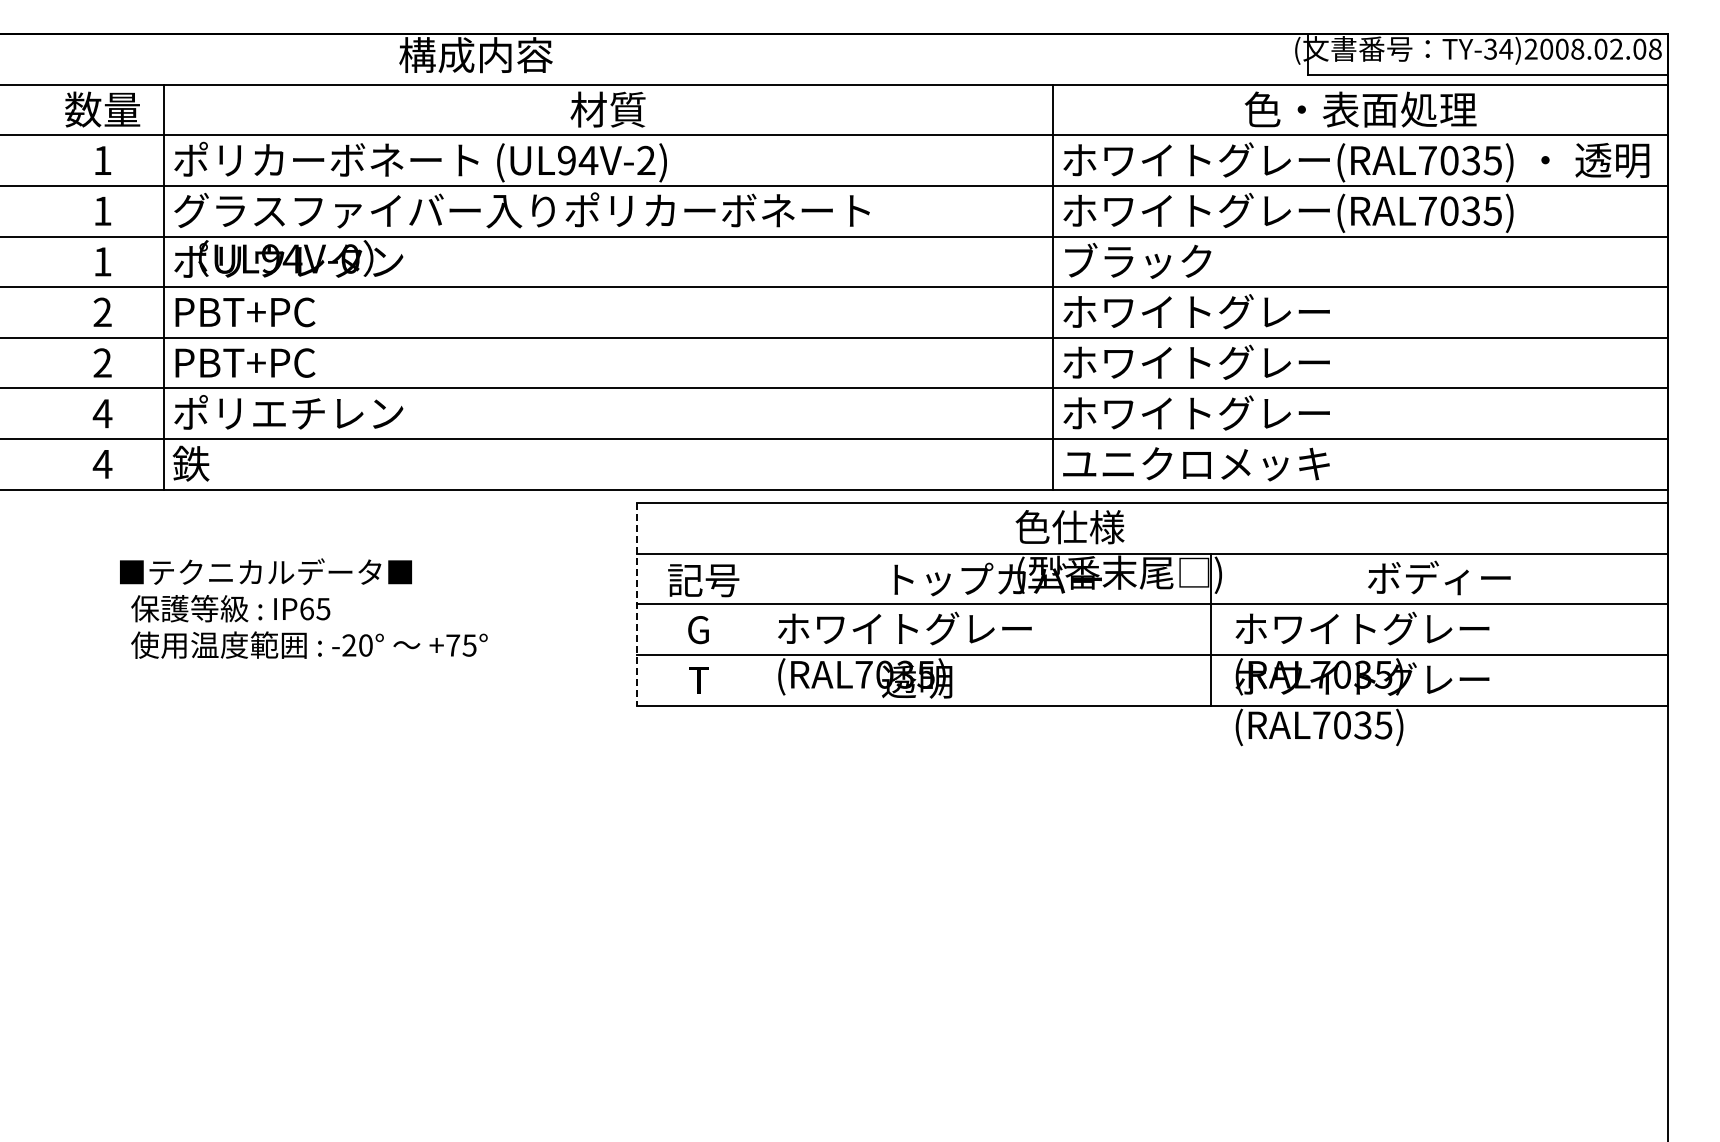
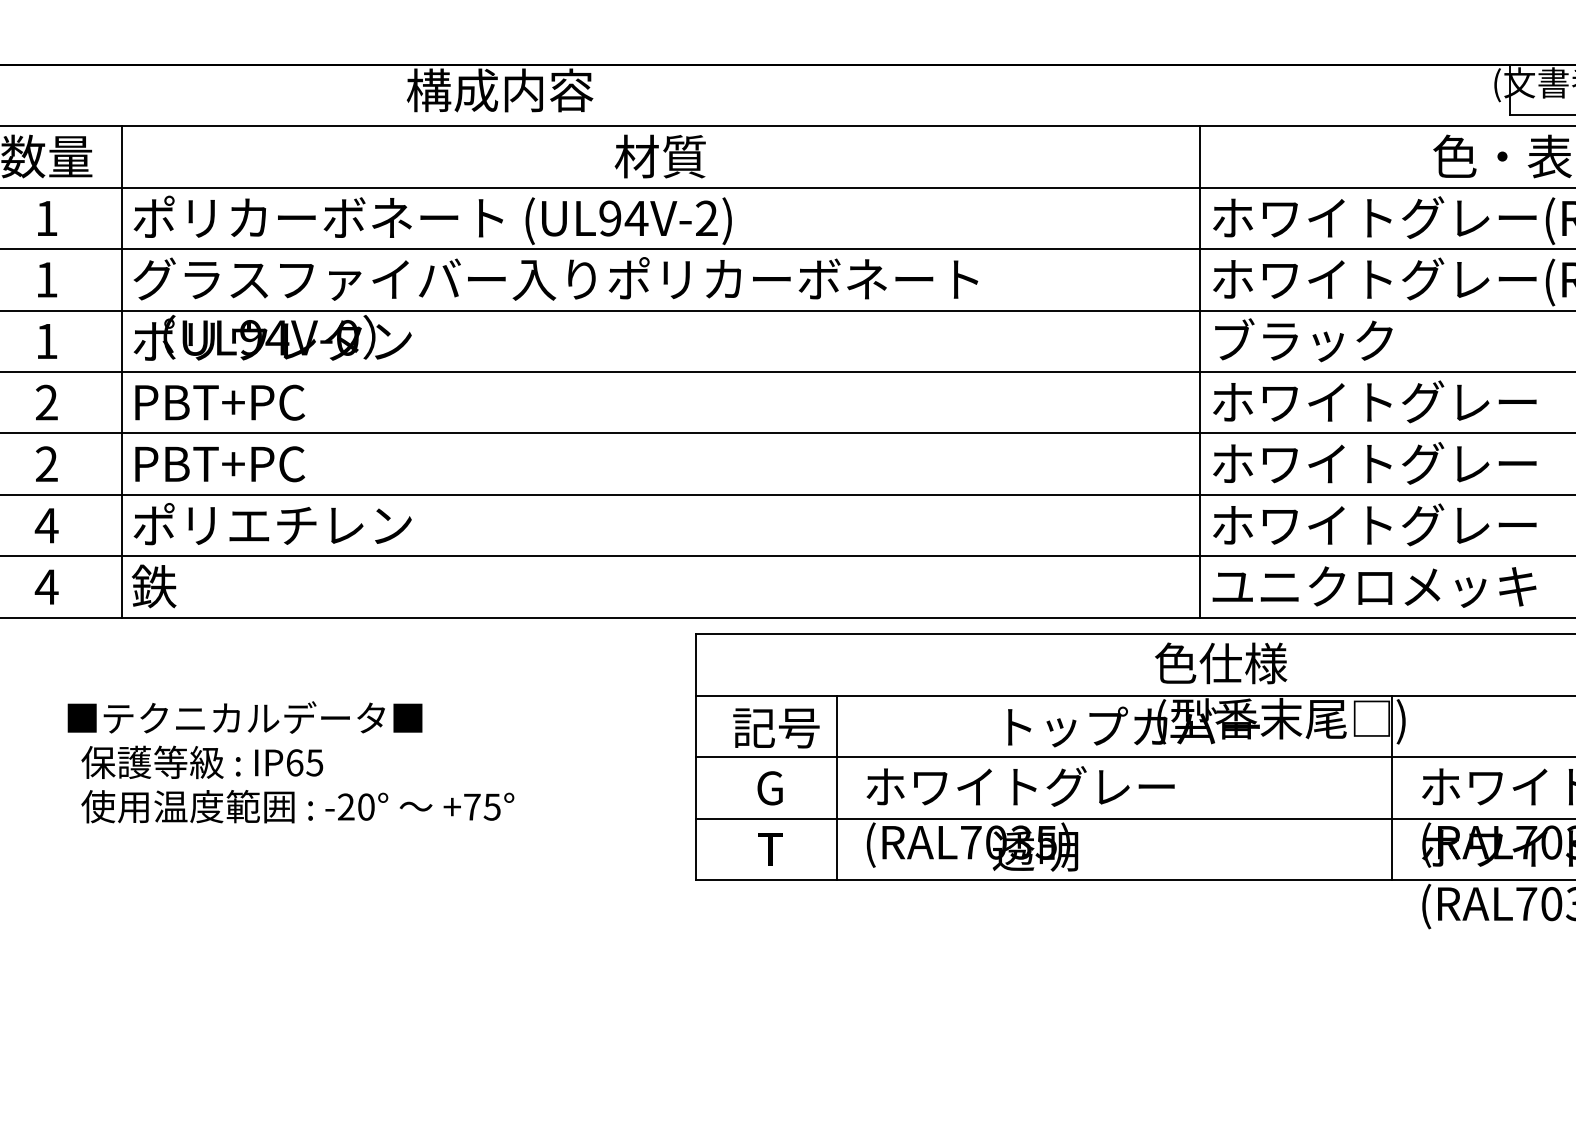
line: (637, 604) -> (696, 757), dashed -> solid
line: (753, 629) -> (836, 787), added

